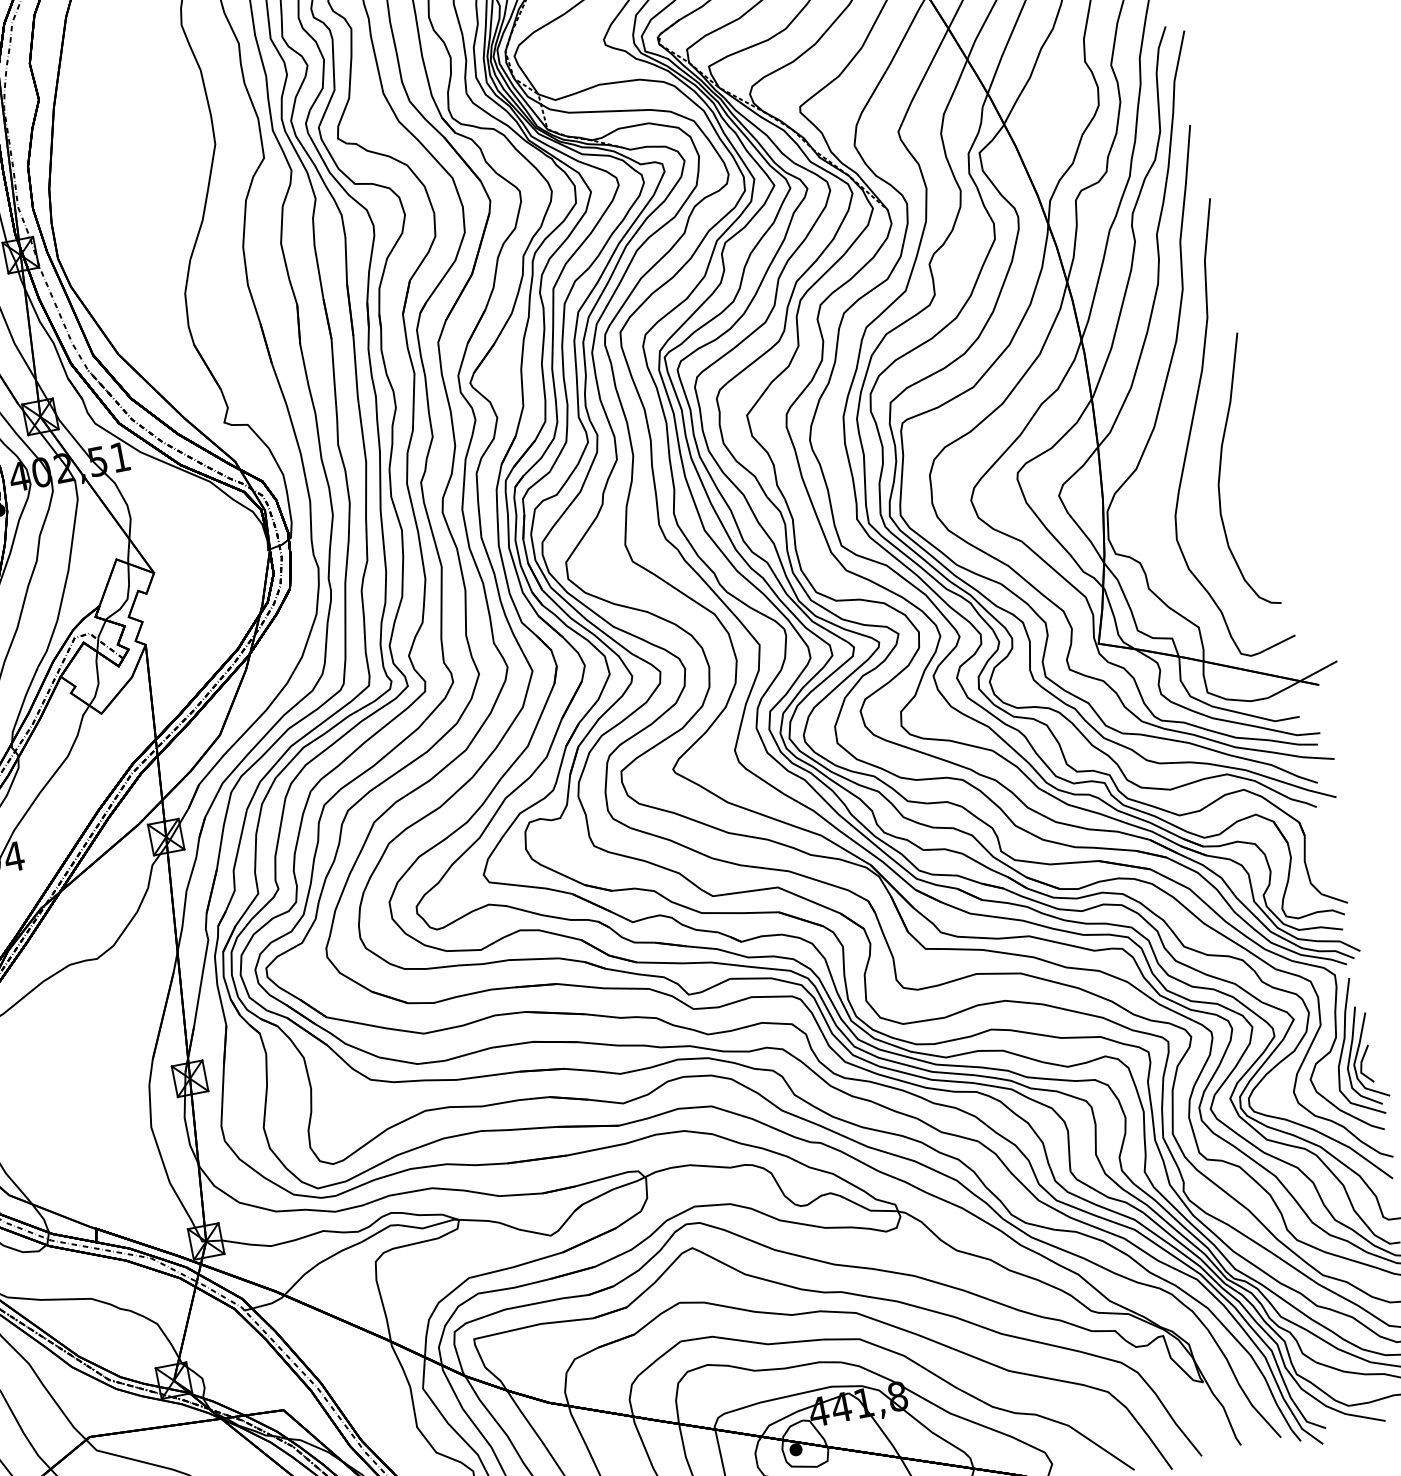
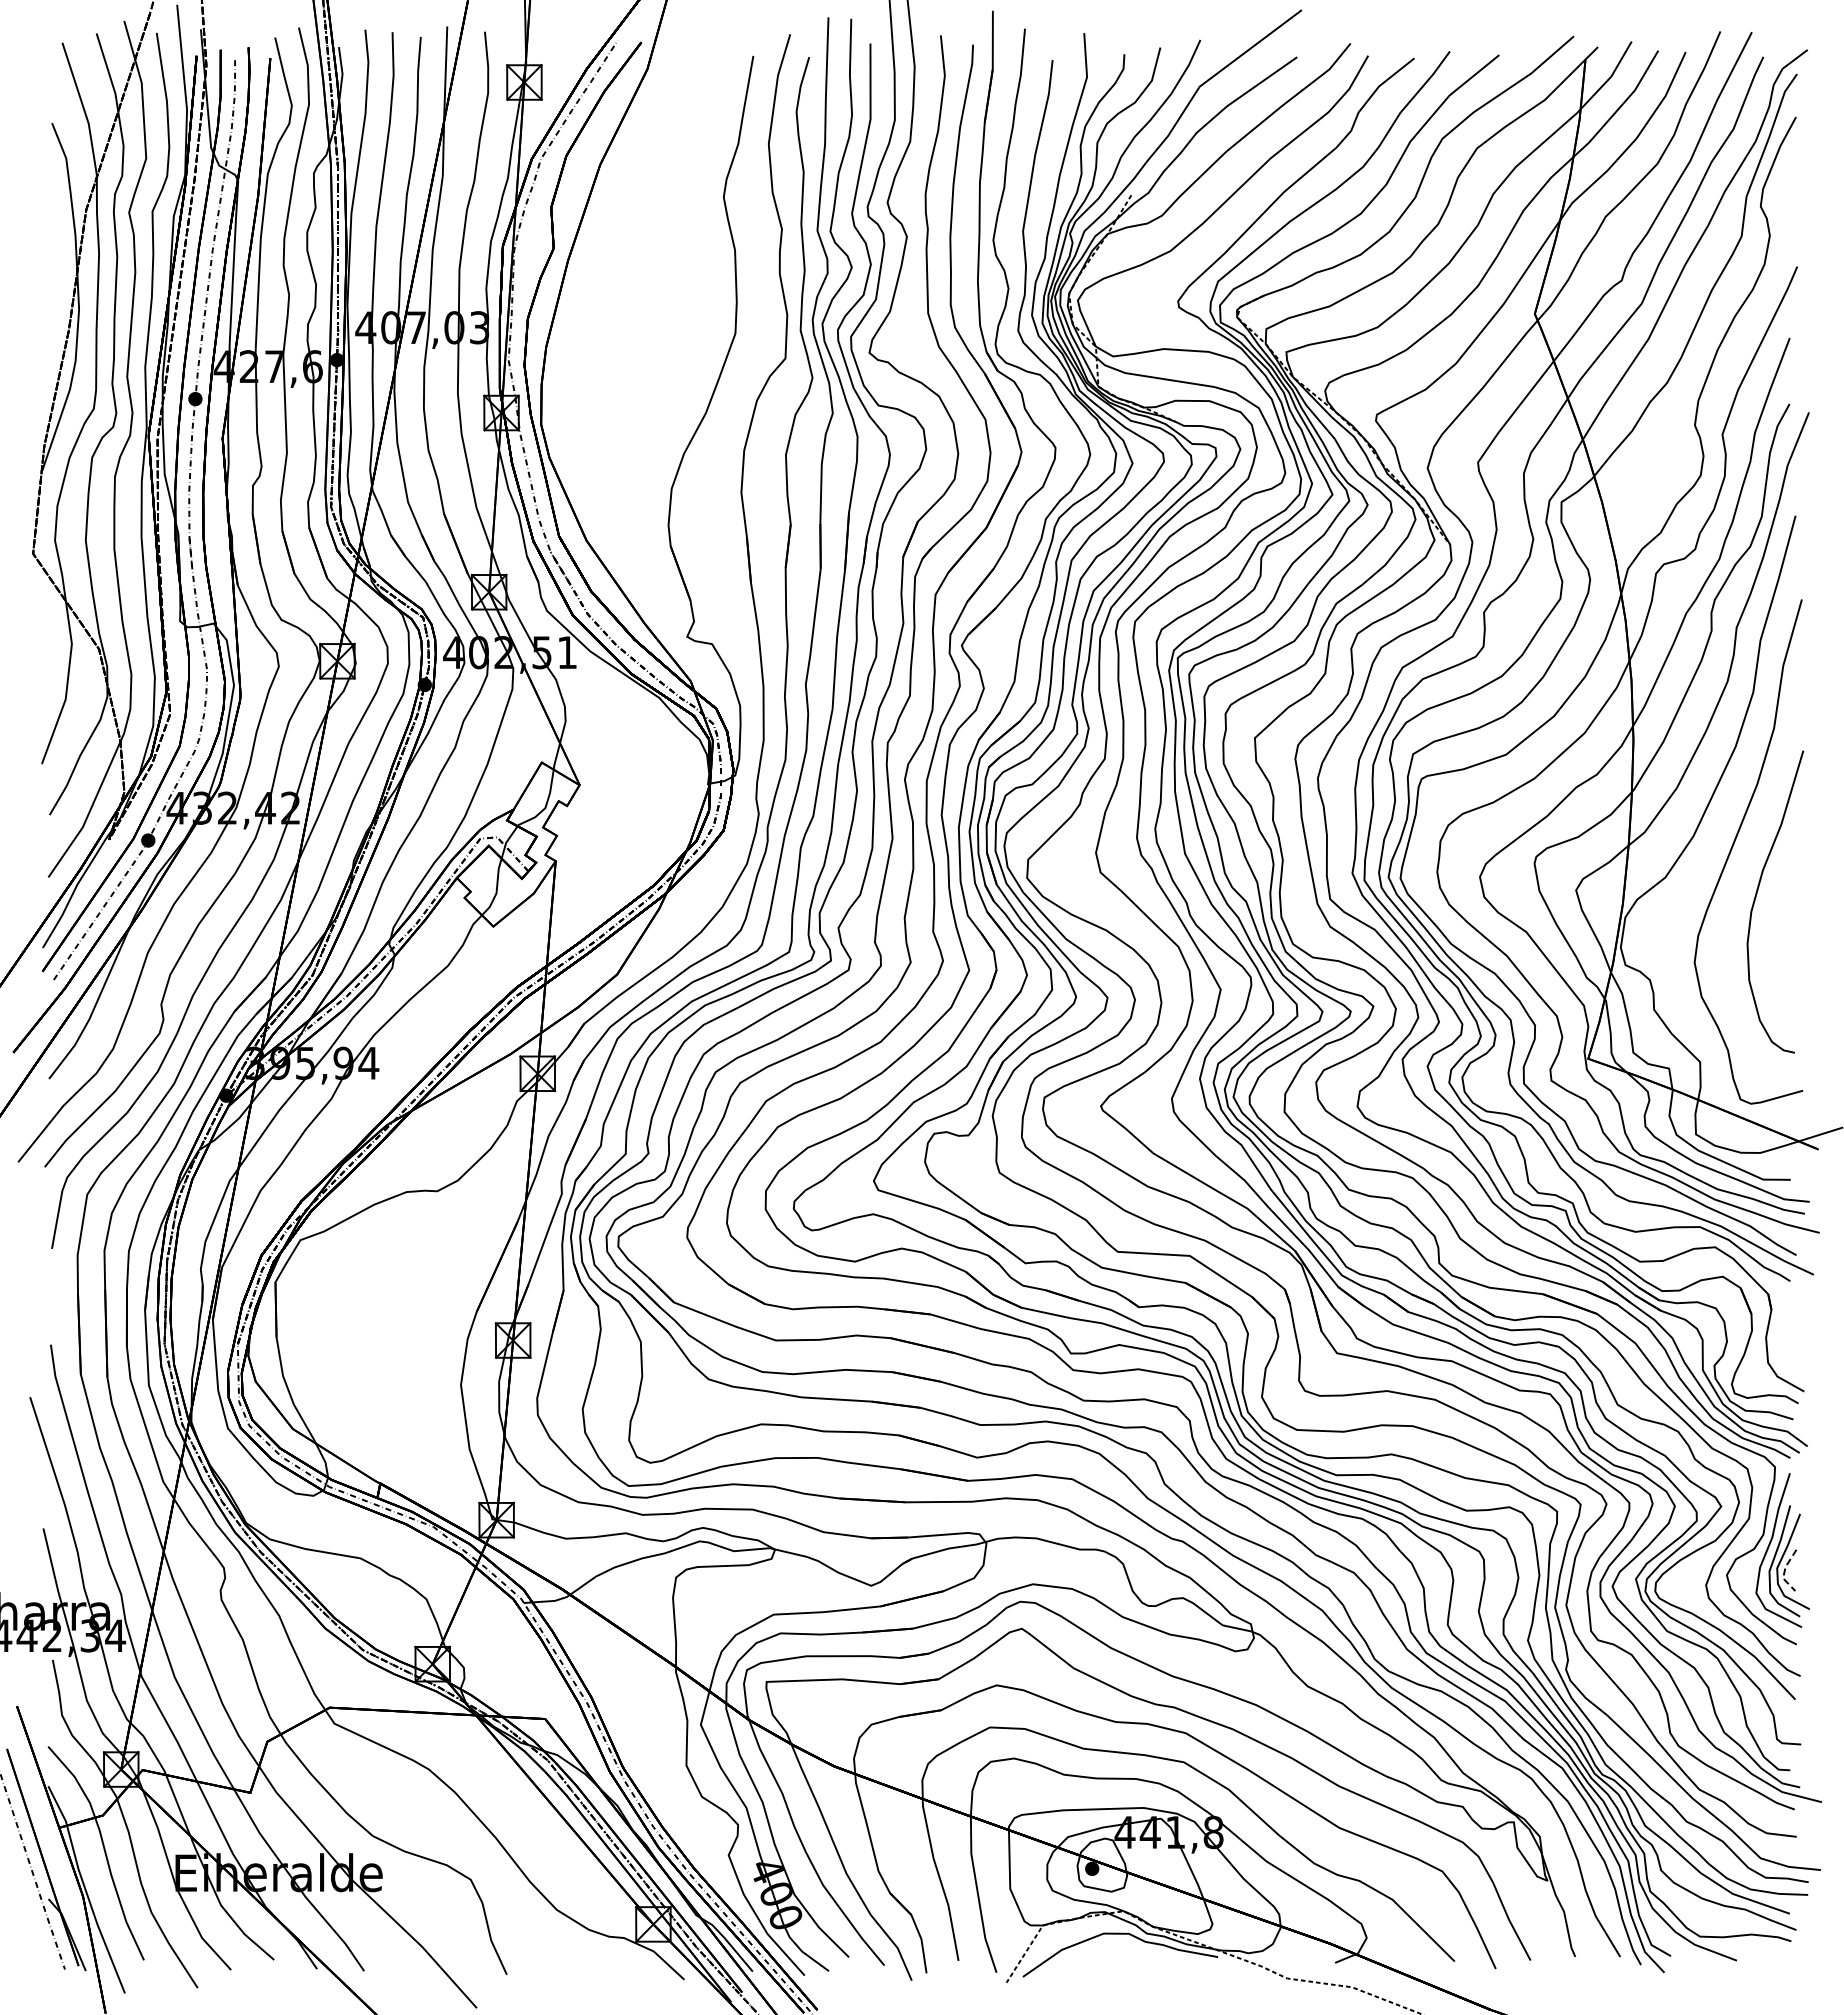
line: (1361, 1066) -> (1784, 1571), solid -> dashed

